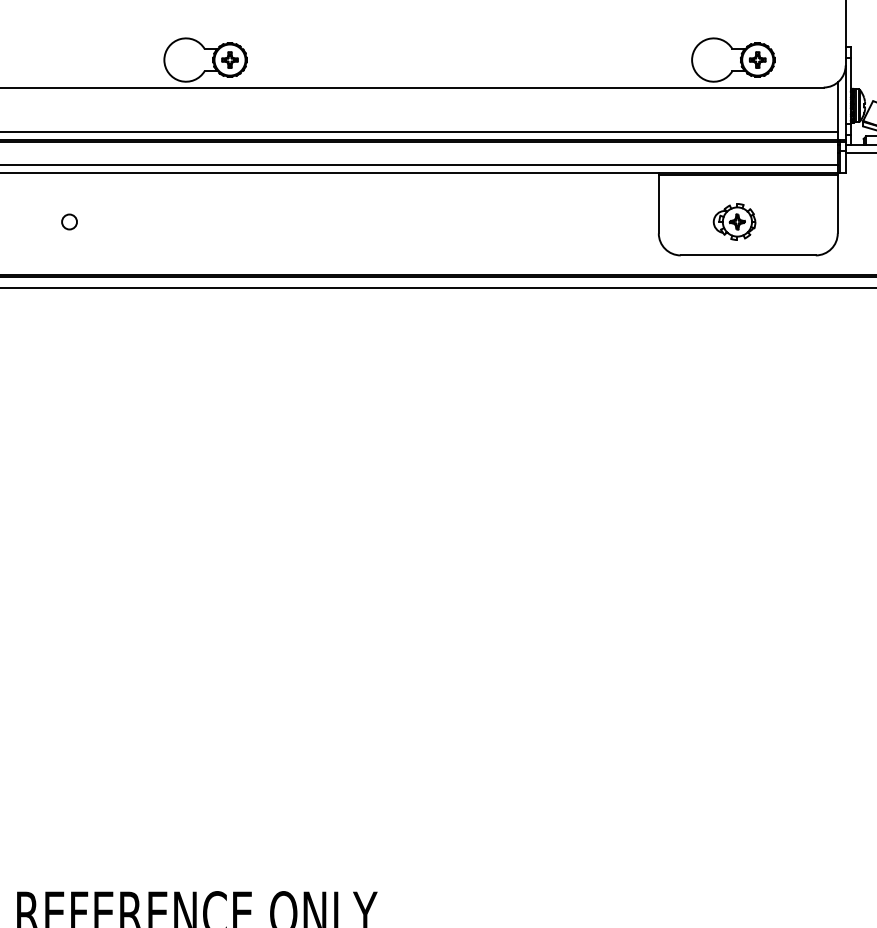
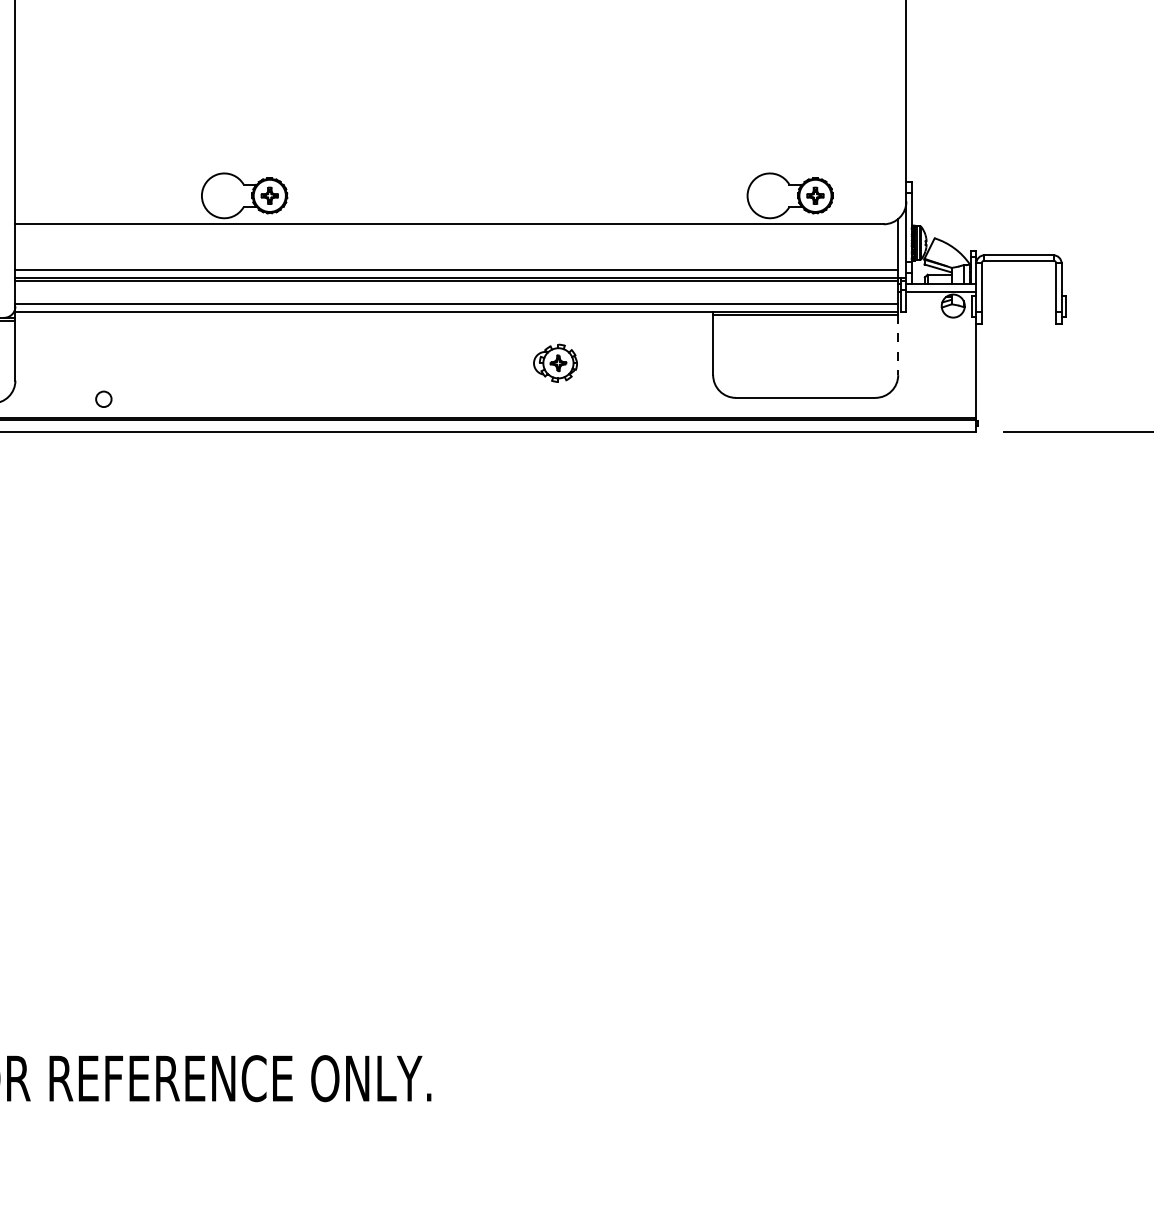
line: (838, 204) -> (898, 345), solid -> dashed
circle: (69, 221) -> (103, 398), moved
part: (734, 221) -> (555, 362), moved

